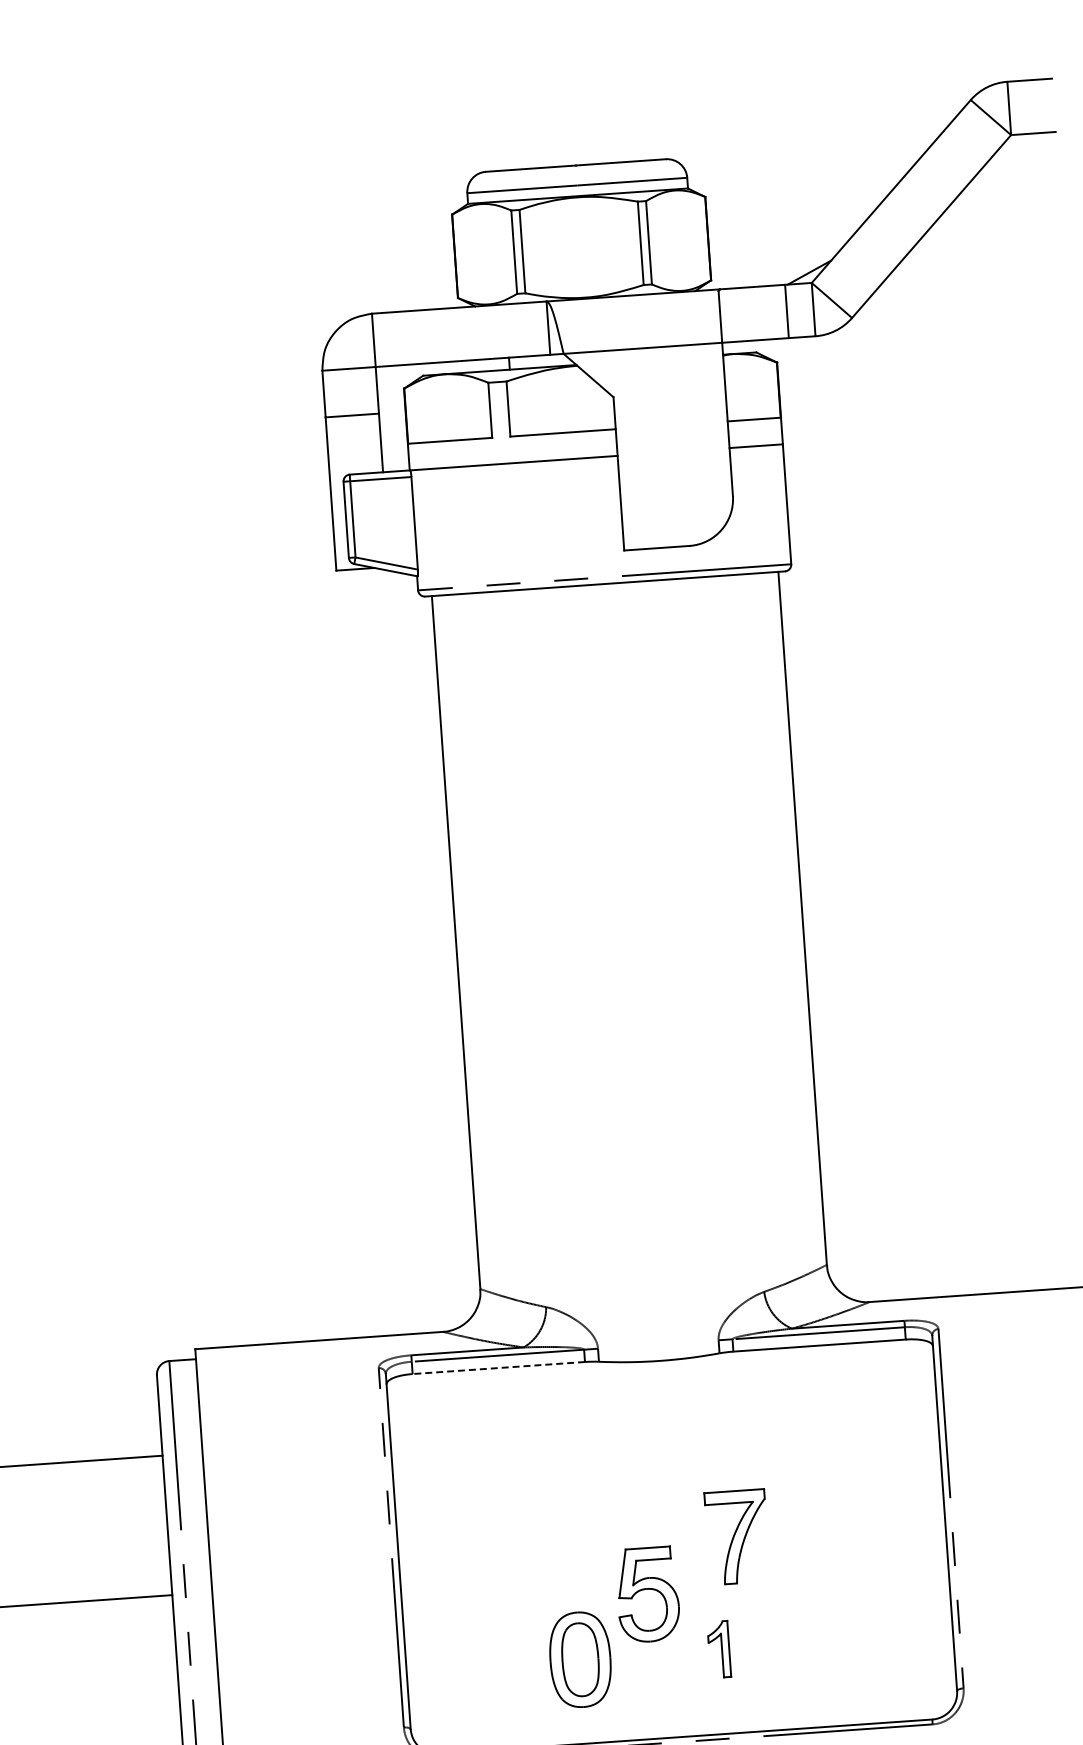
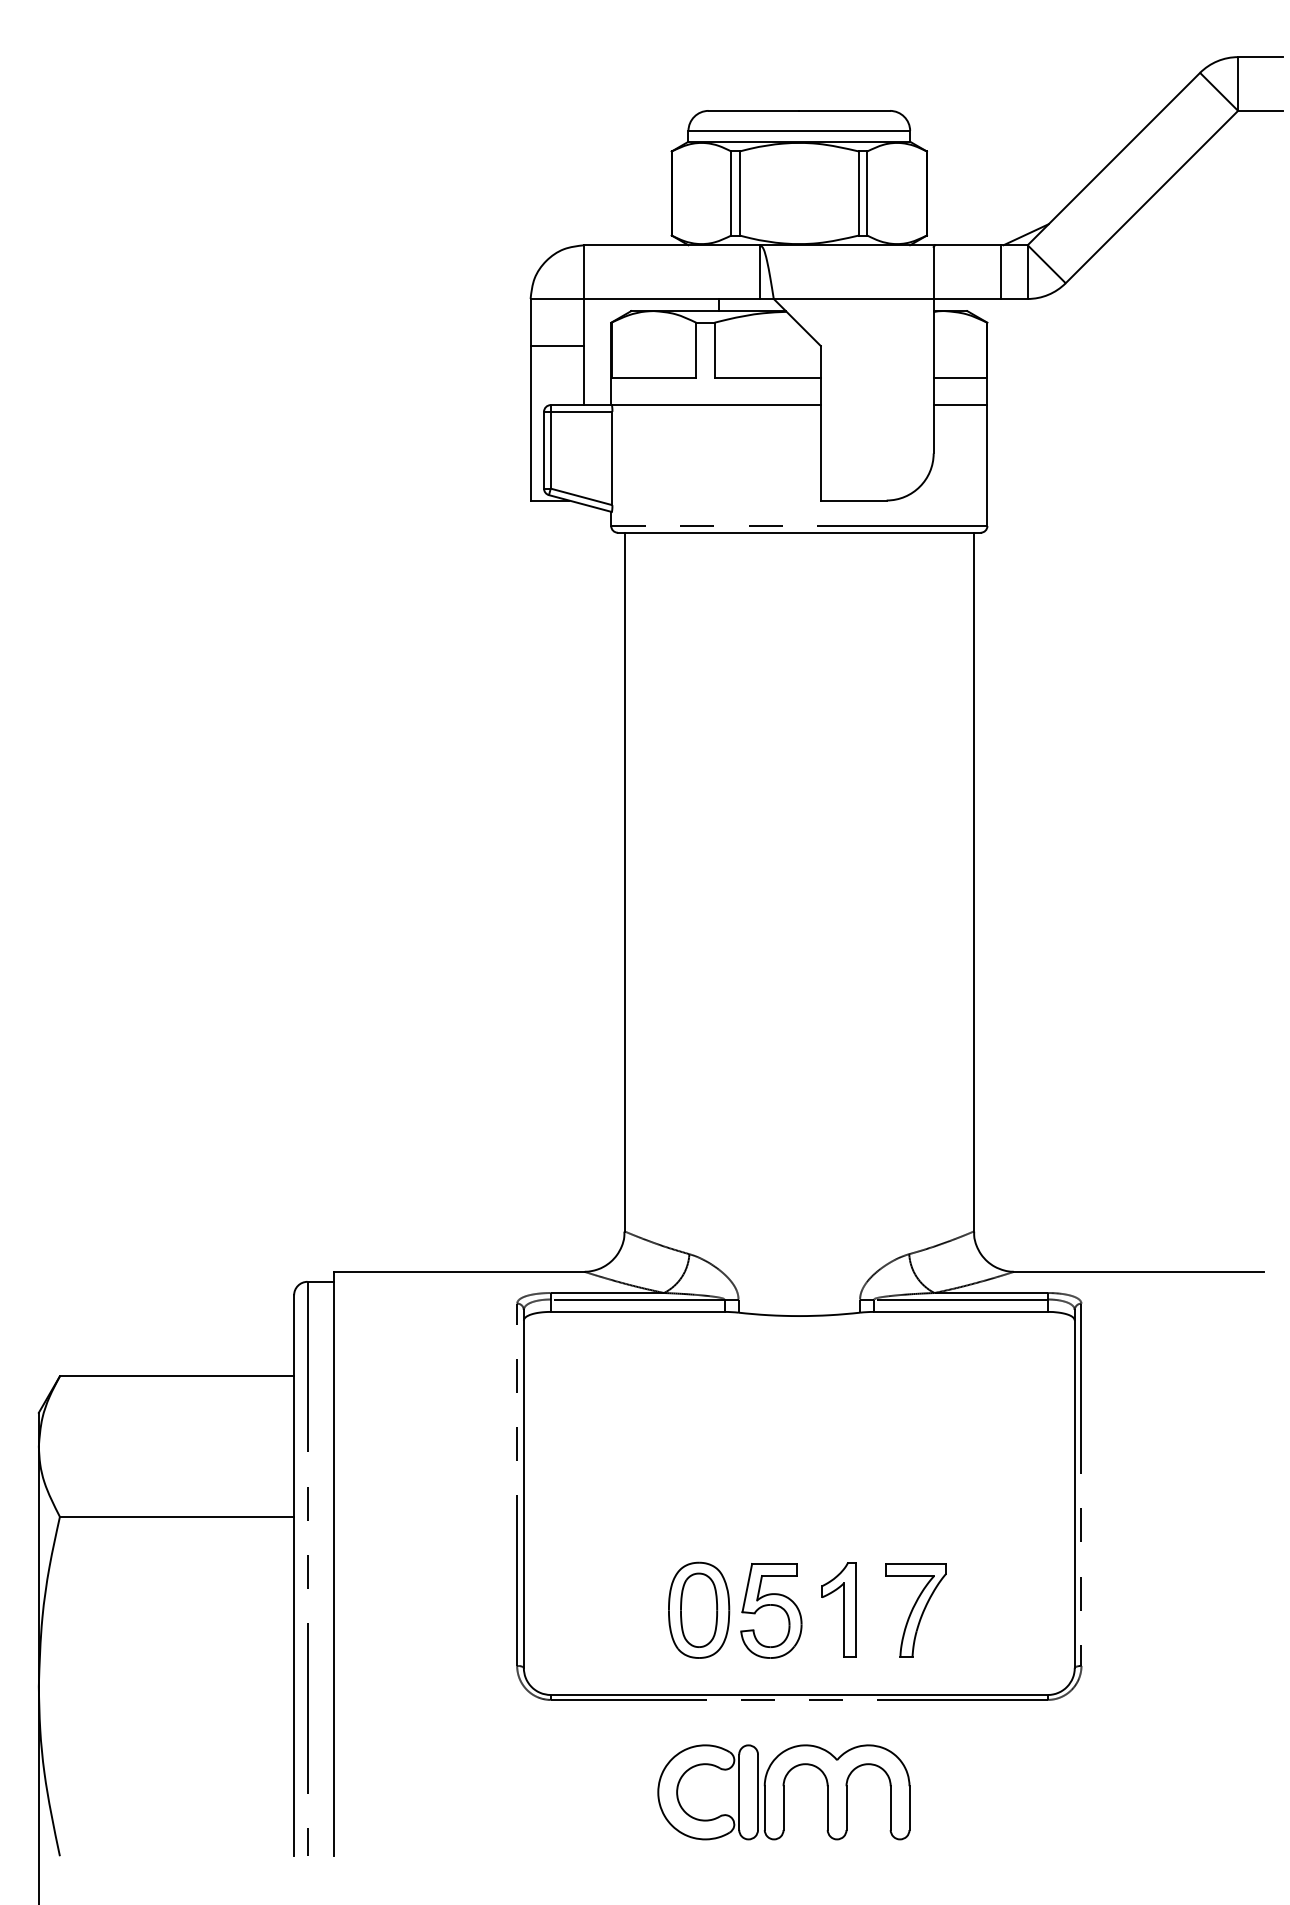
line: (498, 1367) -> (637, 1311), dashed -> solid
part: (736, 1537) -> (915, 1610), moved
part: (648, 1594) -> (771, 1610), moved
part: (718, 1649) -> (838, 1609), size x1.67

